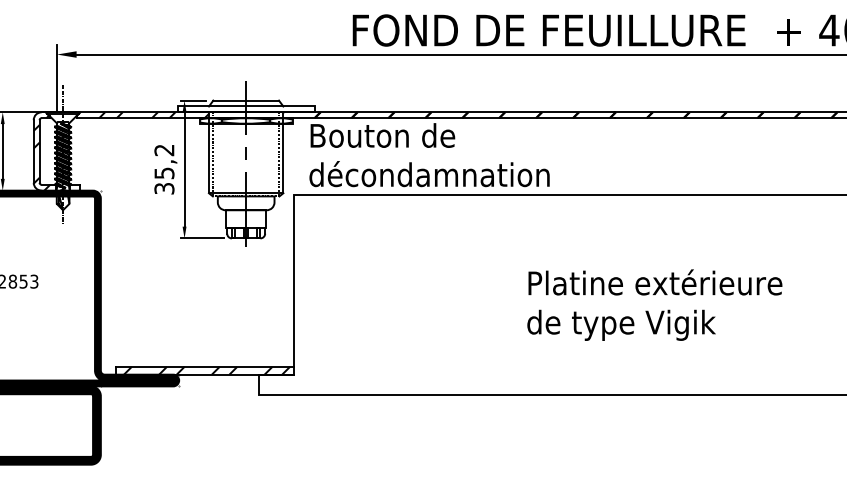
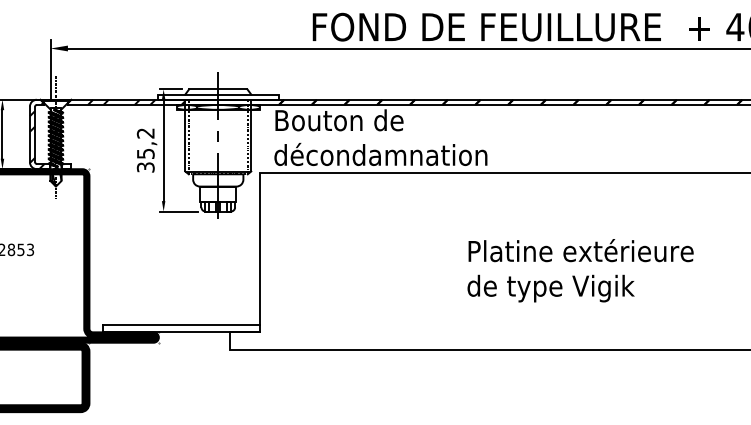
hatch: (207, 370) -> (183, 328), removed

